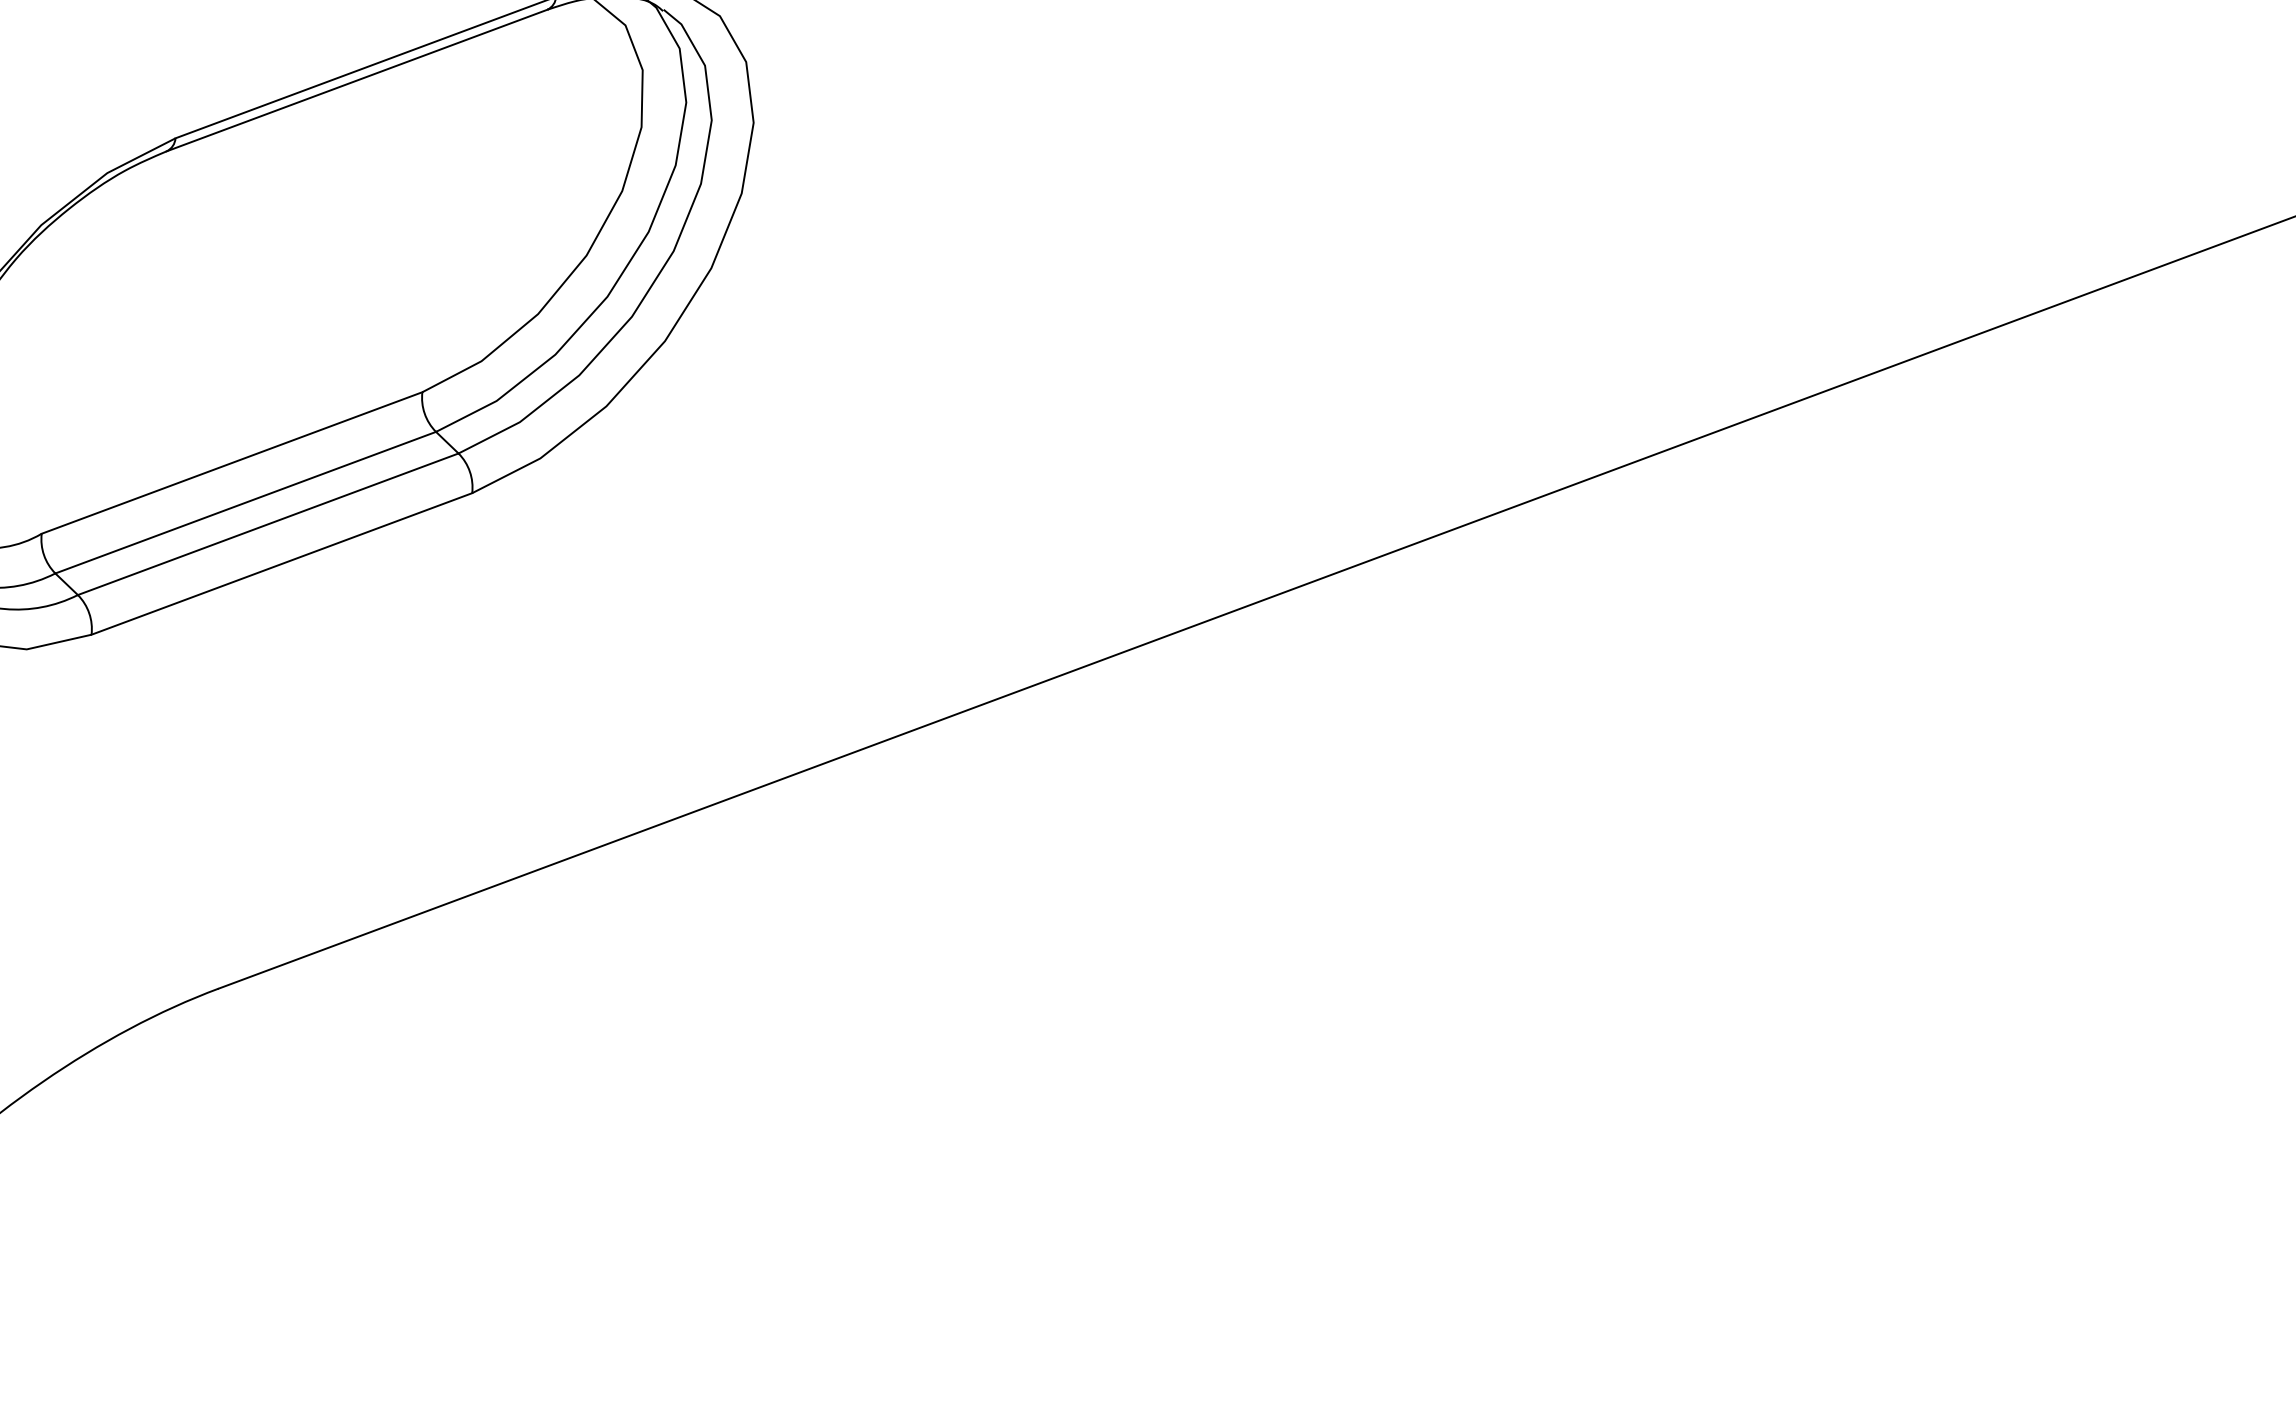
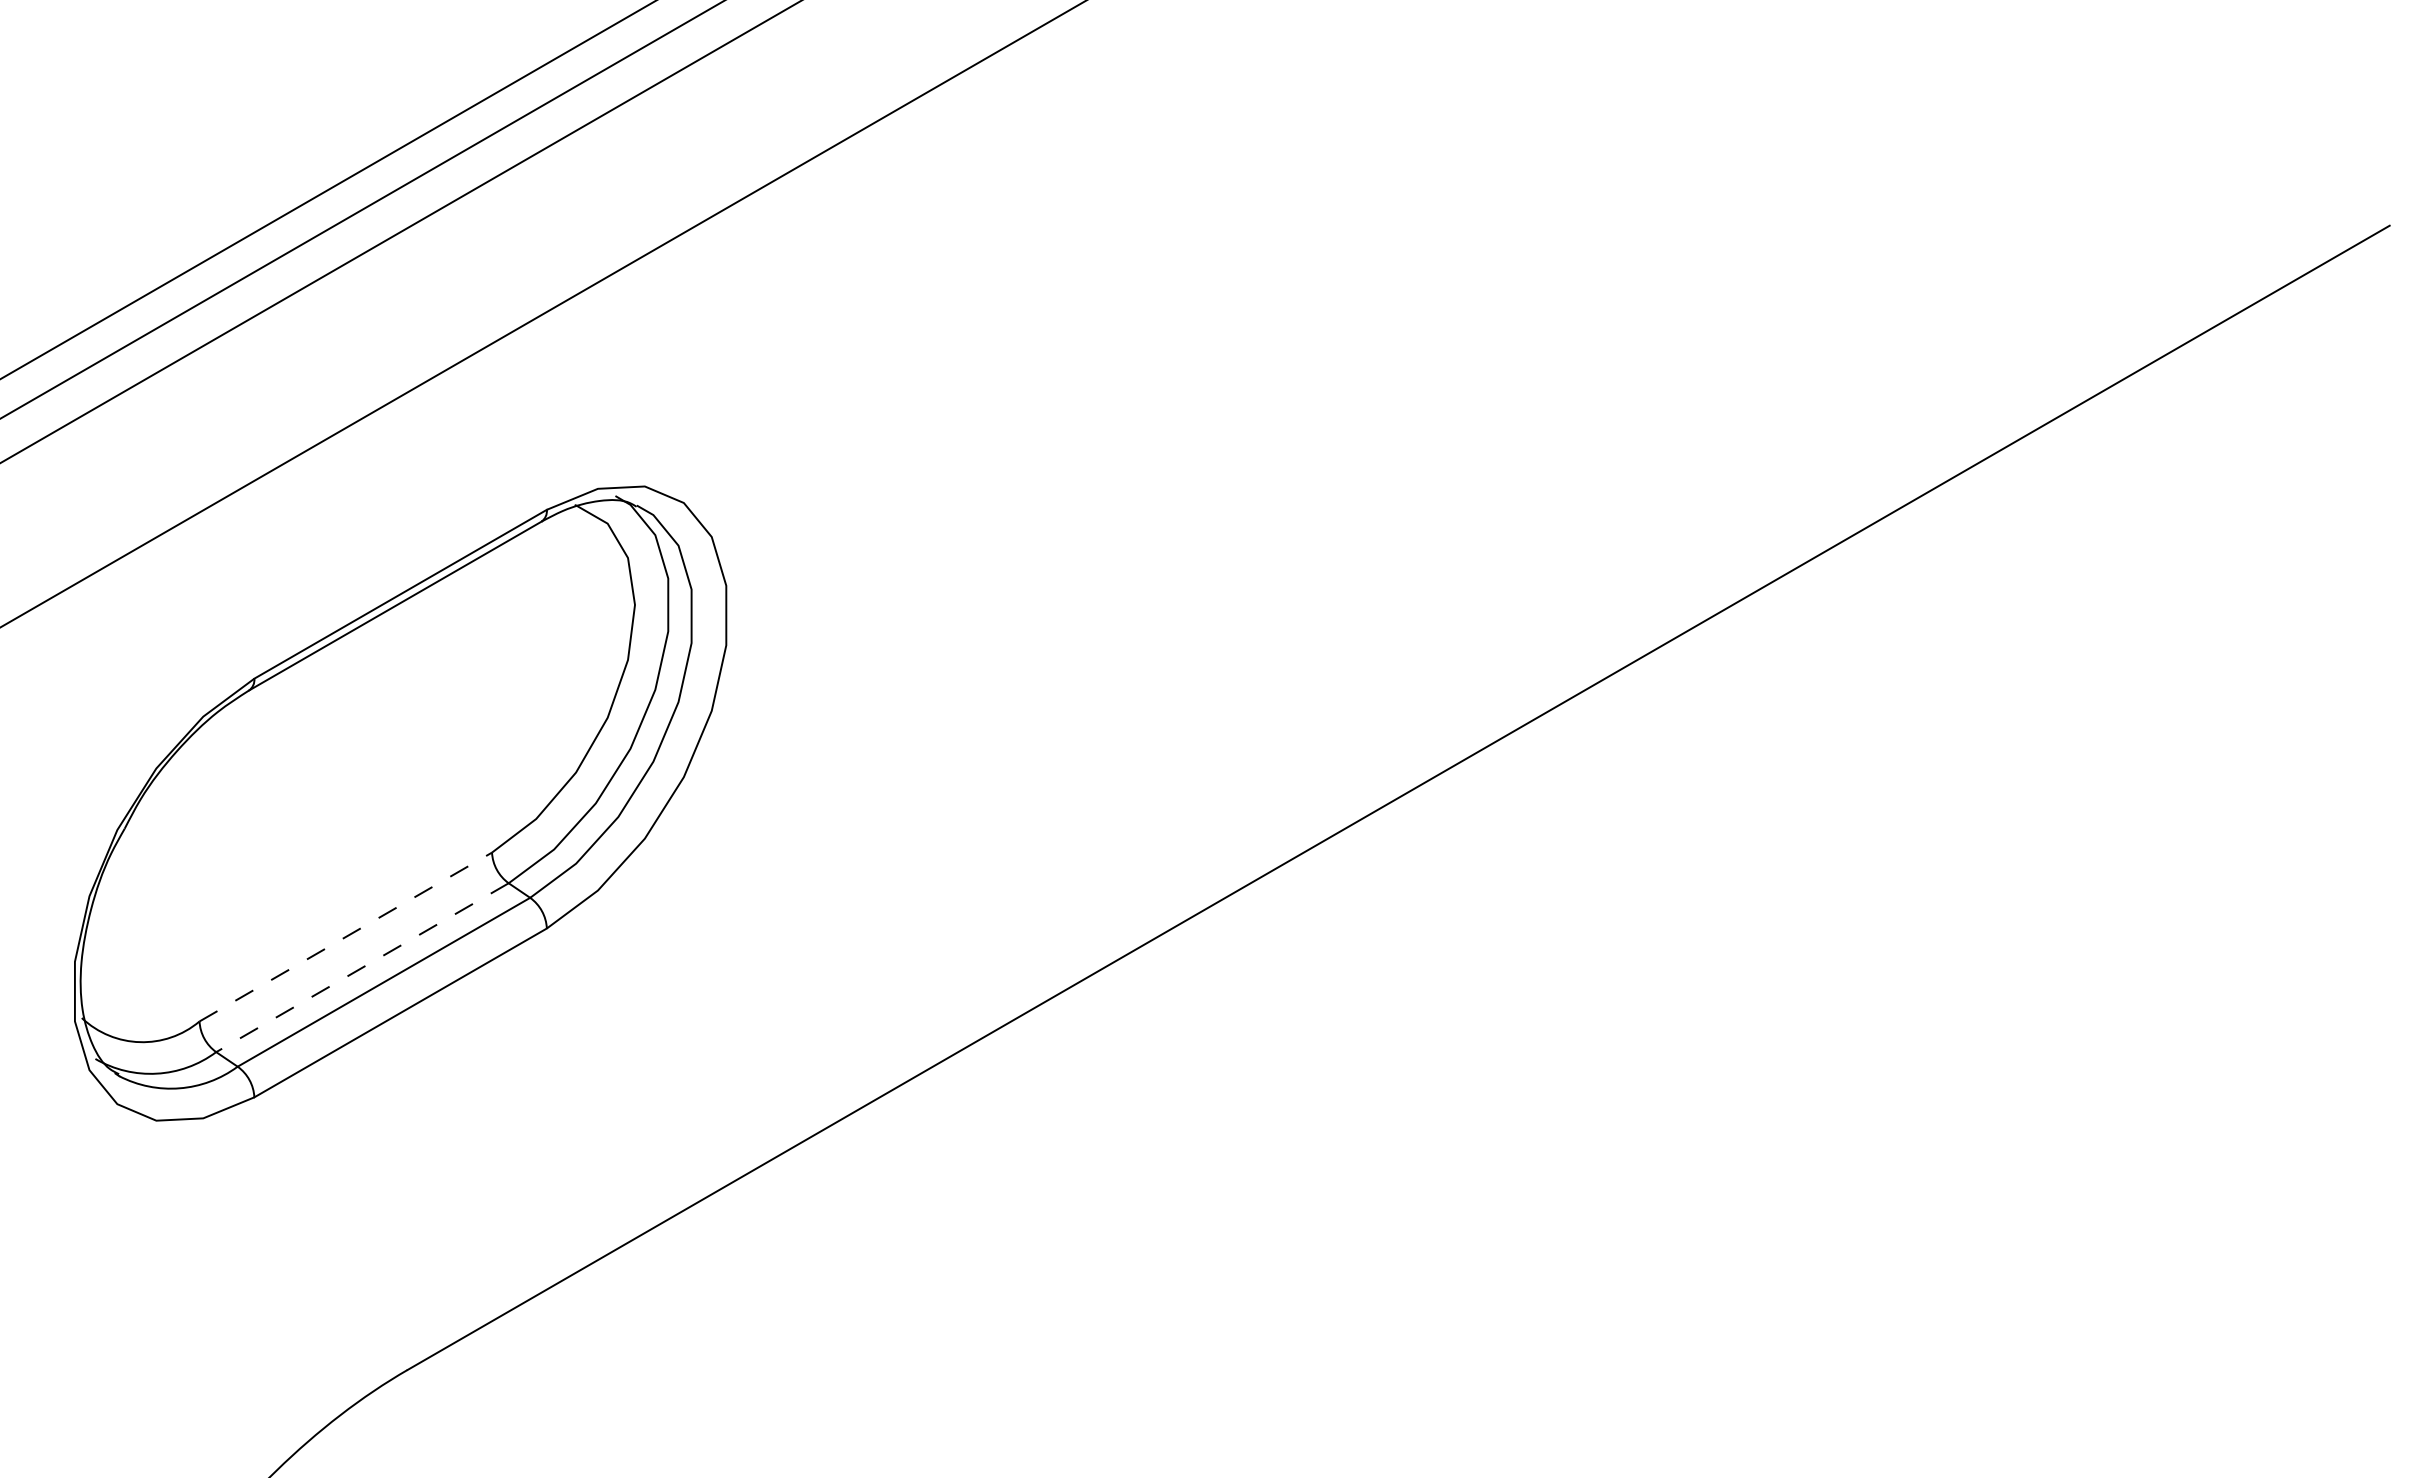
line: (231, 463) -> (345, 937), solid -> dashed
line: (245, 502) -> (362, 967), solid -> dashed

